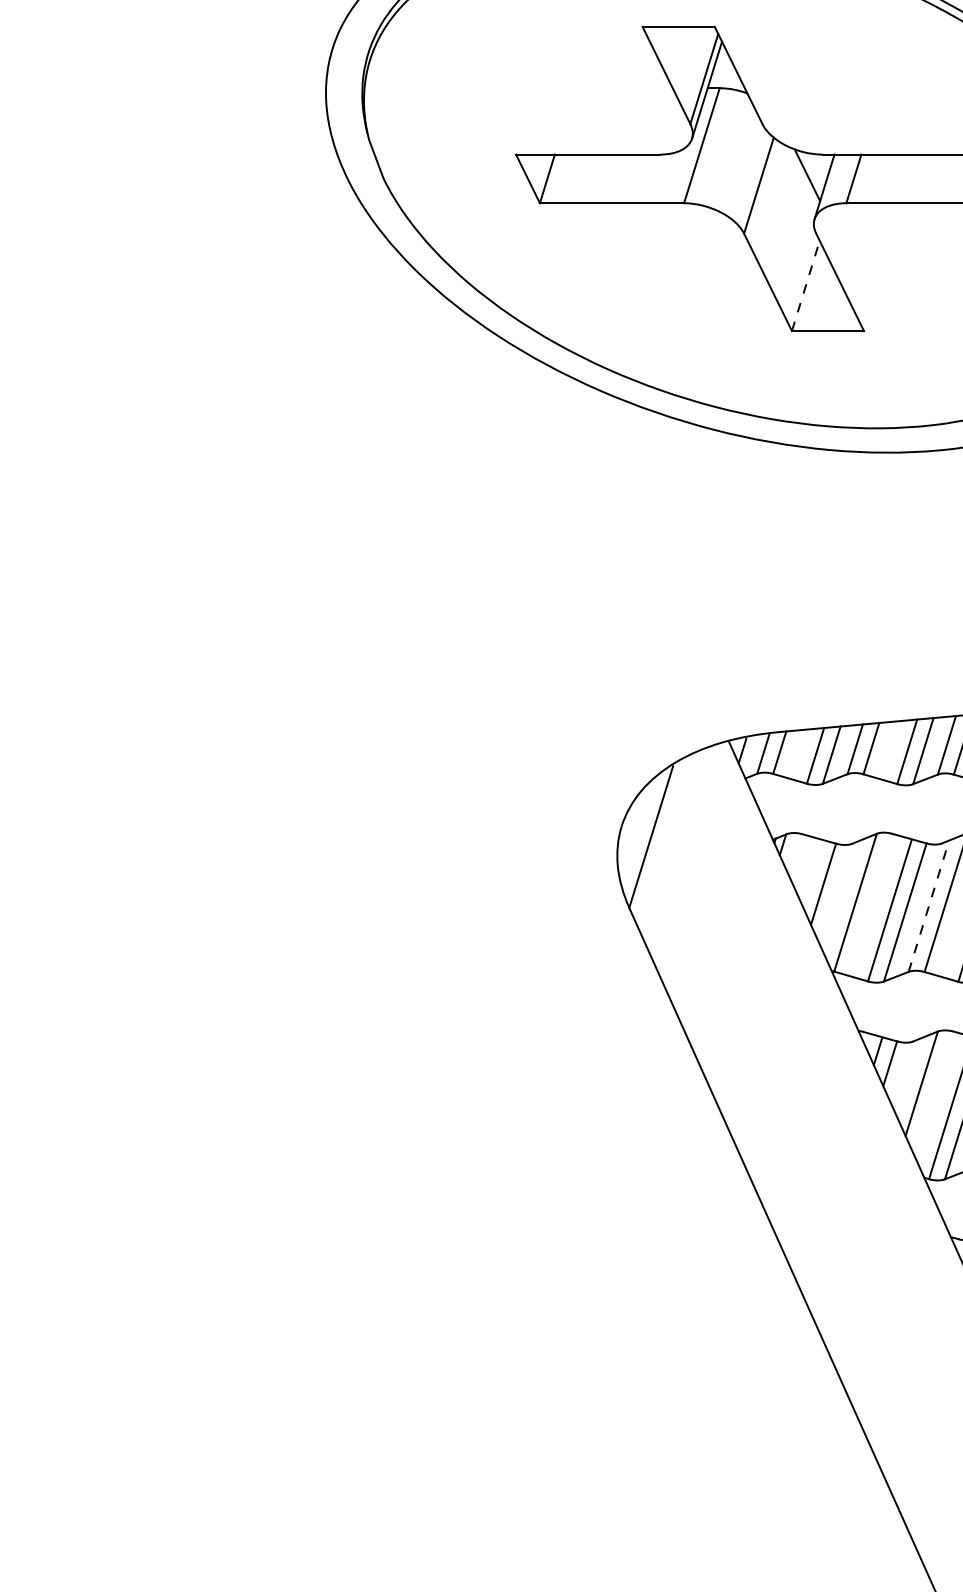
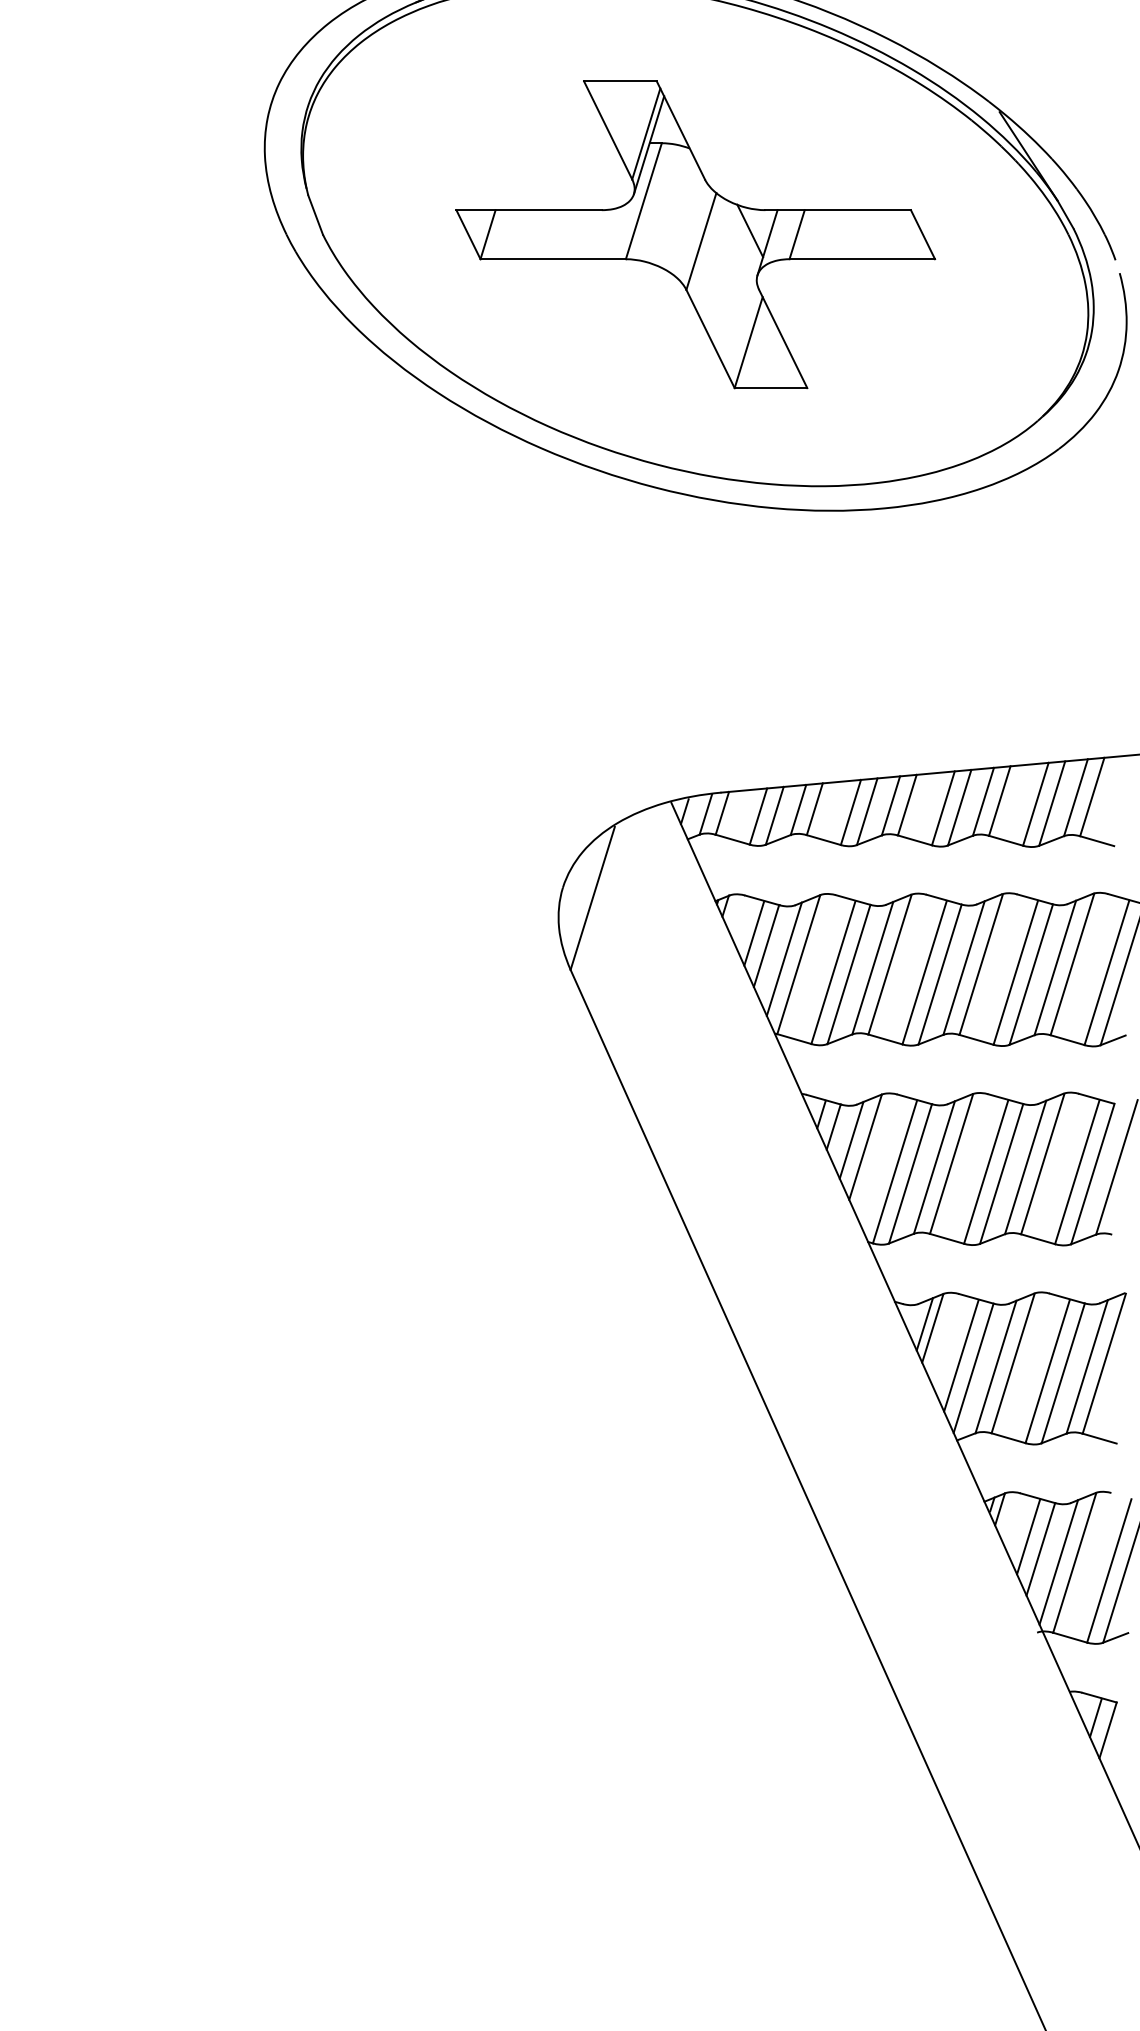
line: (805, 285) -> (748, 342), dashed -> solid
line: (811, 871) -> (754, 933), added
line: (840, 896) -> (783, 958), added
line: (928, 905) -> (872, 967), dashed -> solid
line: (907, 1076) -> (851, 1139), added

